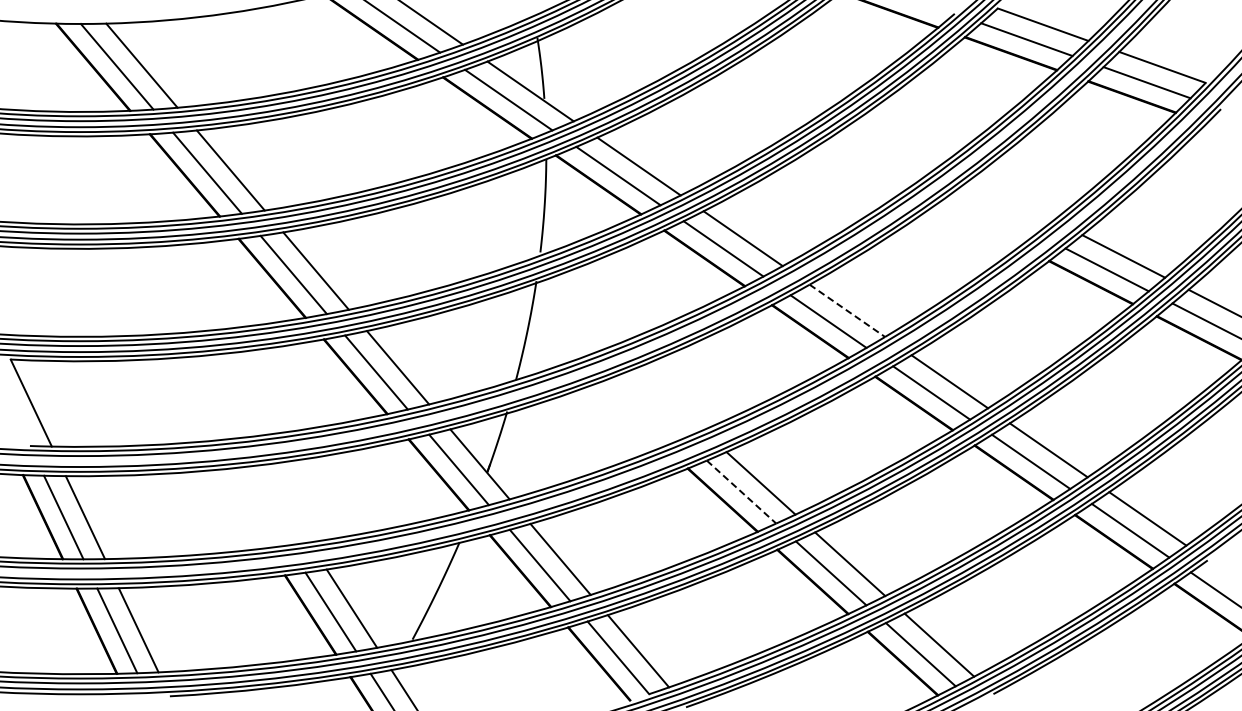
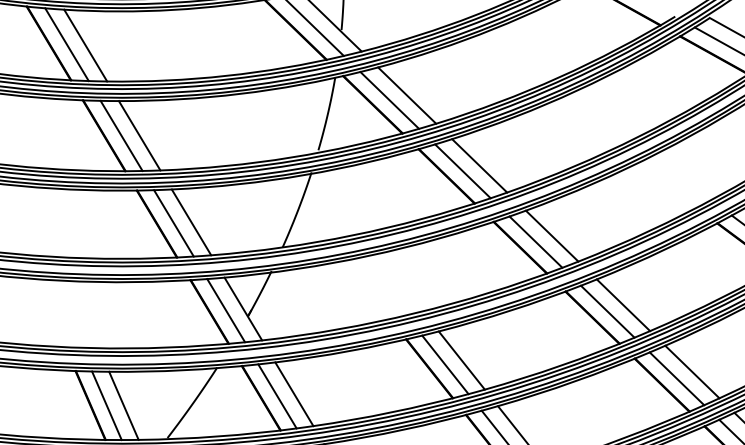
line: (847, 310) -> (552, 235), dashed -> solid
line: (741, 492) -> (445, 365), dashed -> solid

